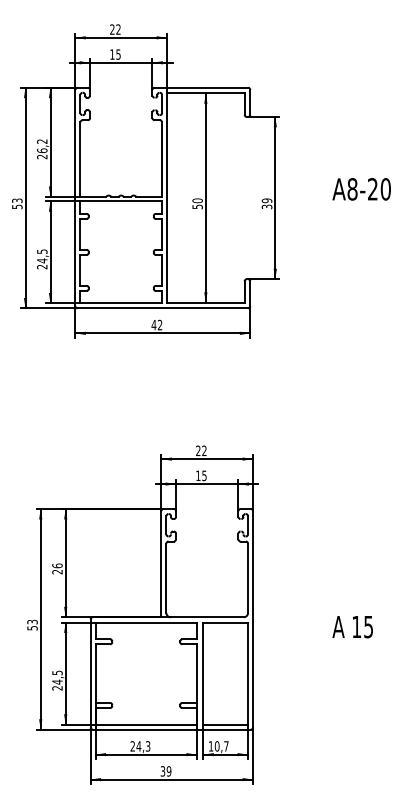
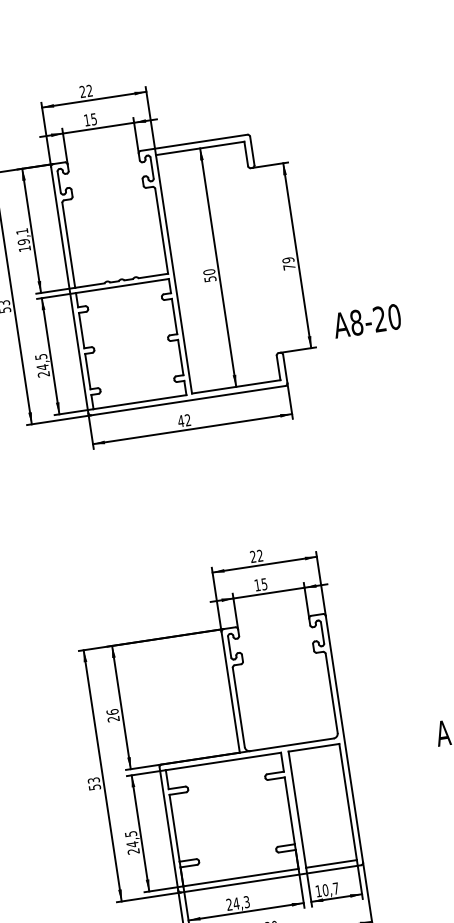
text: (42, 149) -> (23, 240), 26,2 -> 19,1
text: (361, 189) -> (366, 321), moved
text: (266, 206) -> (288, 266), 39 -> 79

